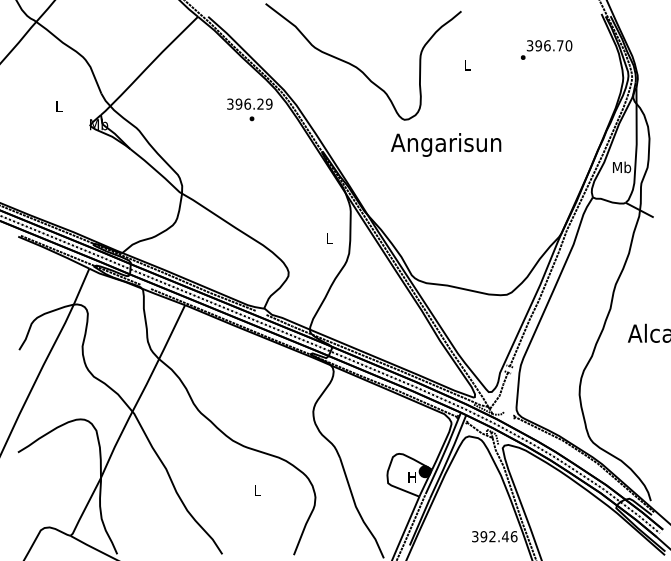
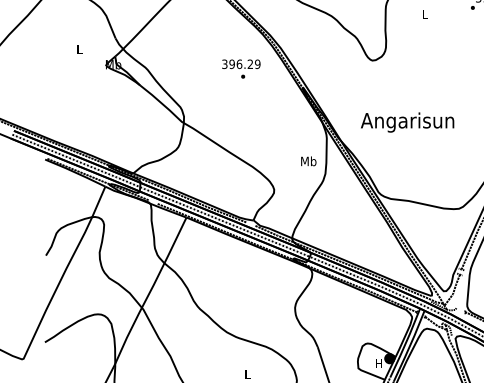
text: (249, 109) -> (241, 68), moved
text: (446, 144) -> (407, 122), moved
text: (329, 238) -> (308, 161), L -> Mb

